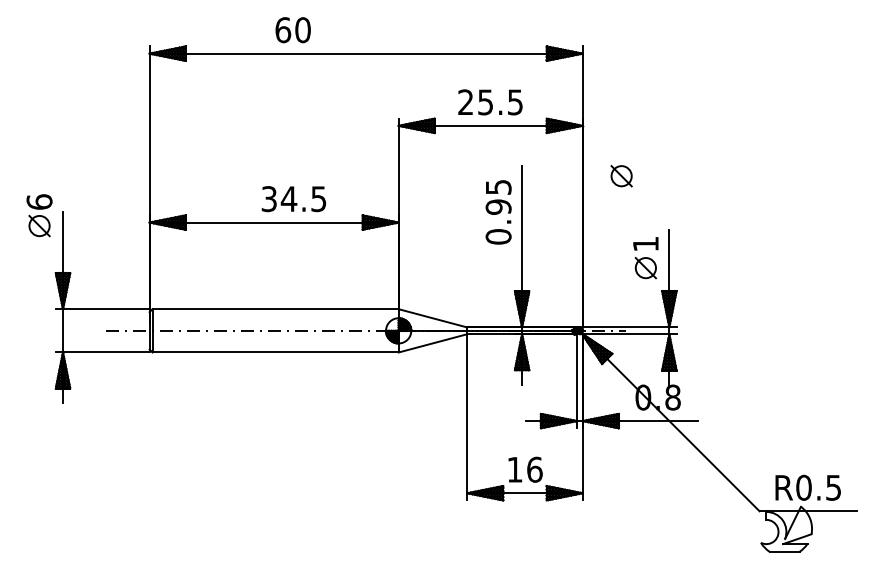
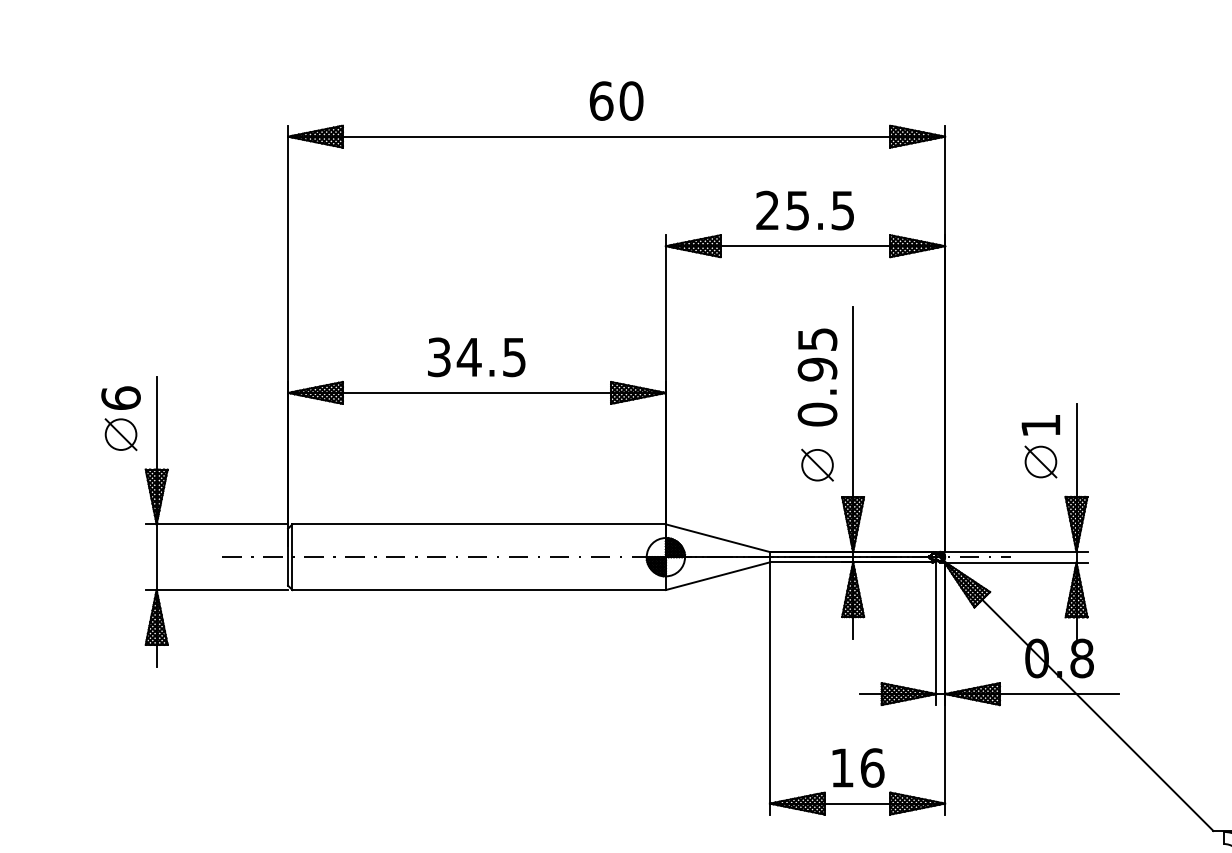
text: (292, 30) -> (615, 101), moved
part: (621, 176) -> (817, 465), moved
text: (293, 199) -> (475, 357), moved
part: (39, 215) -> (120, 418), moved

